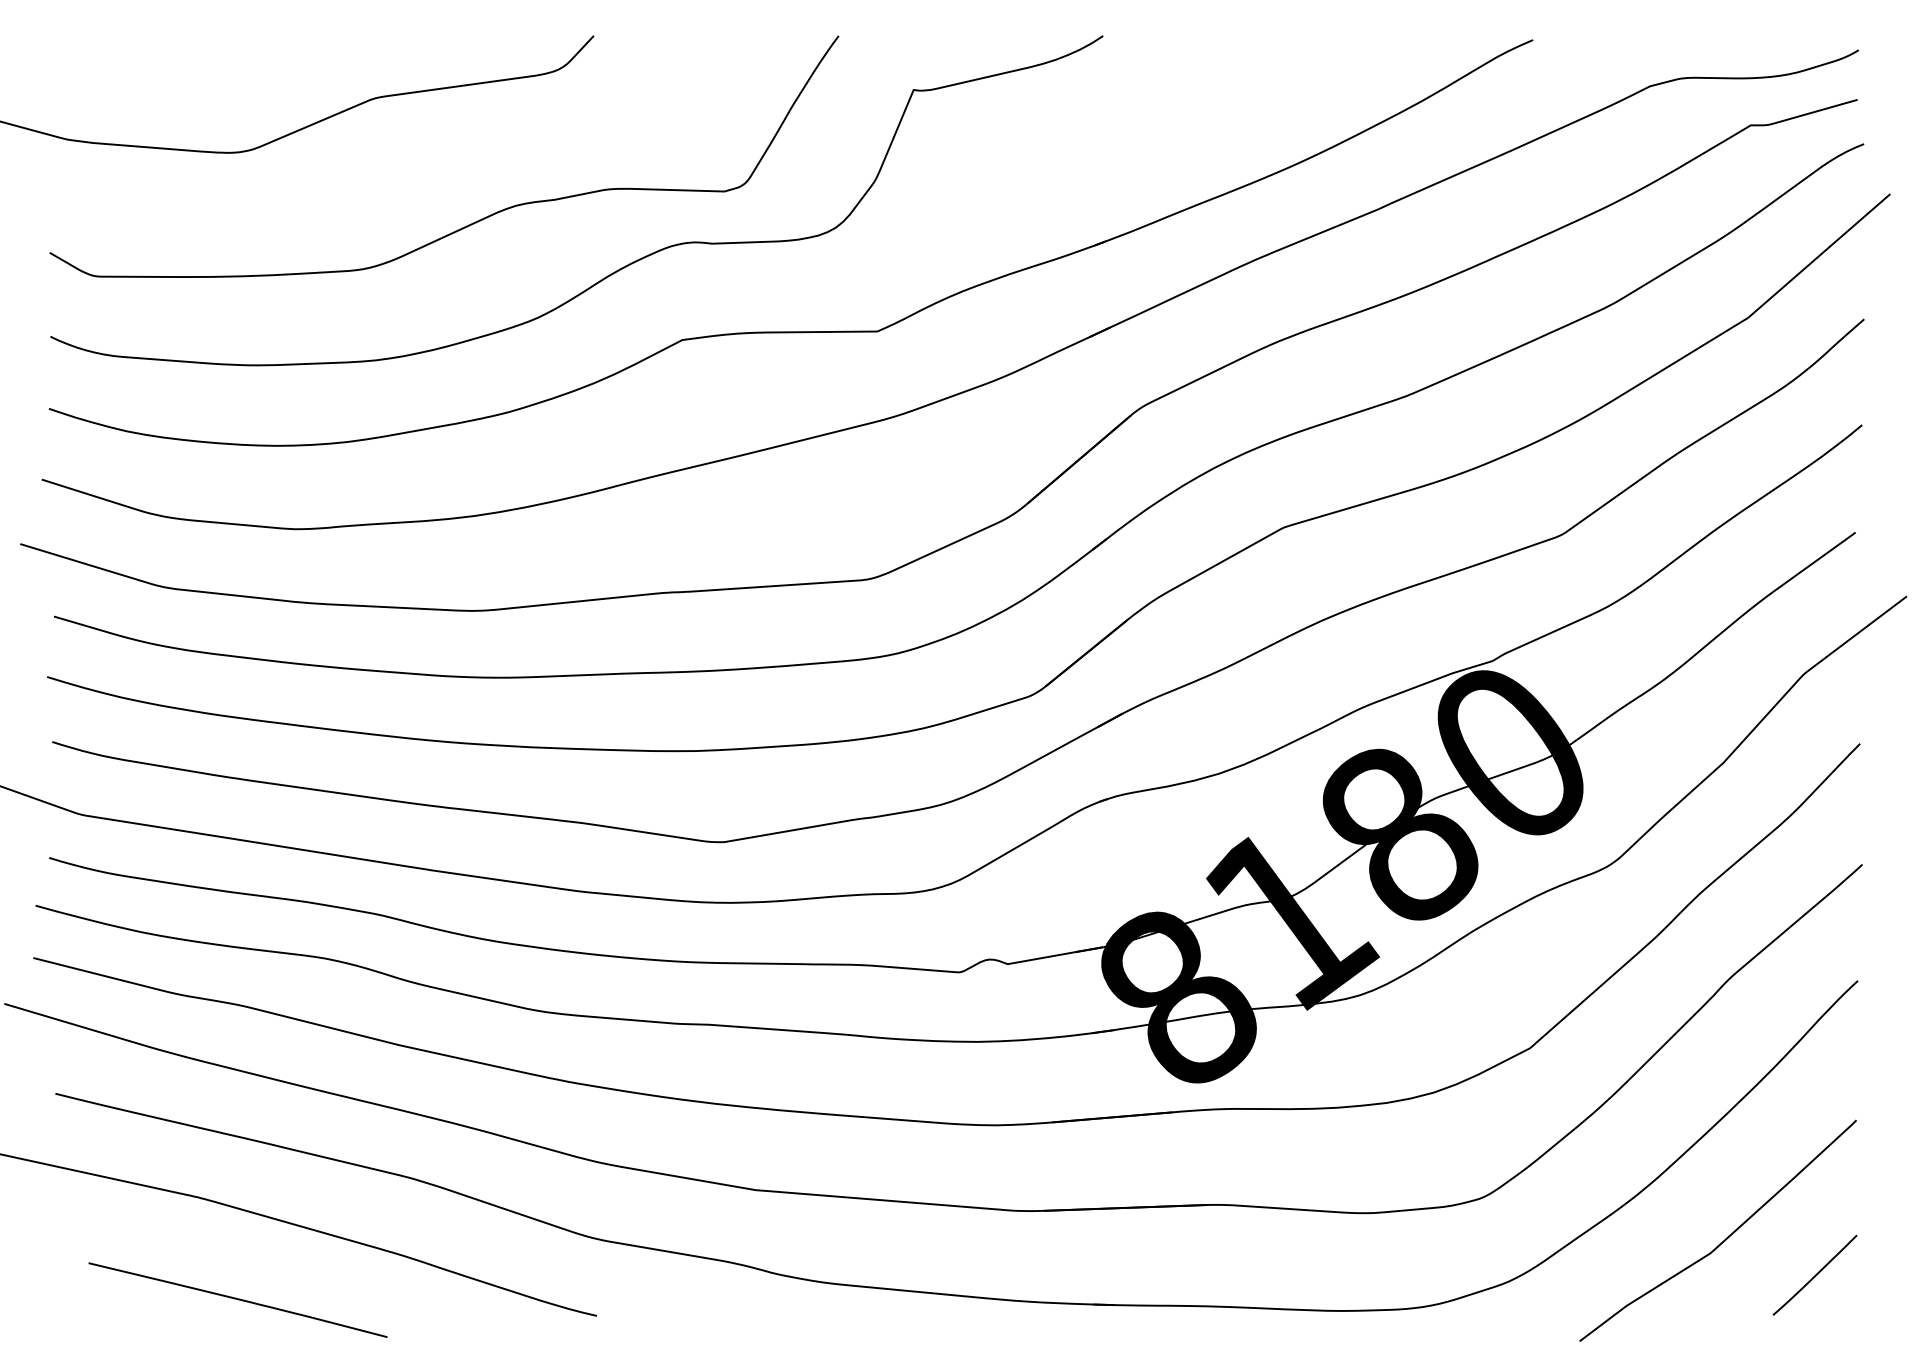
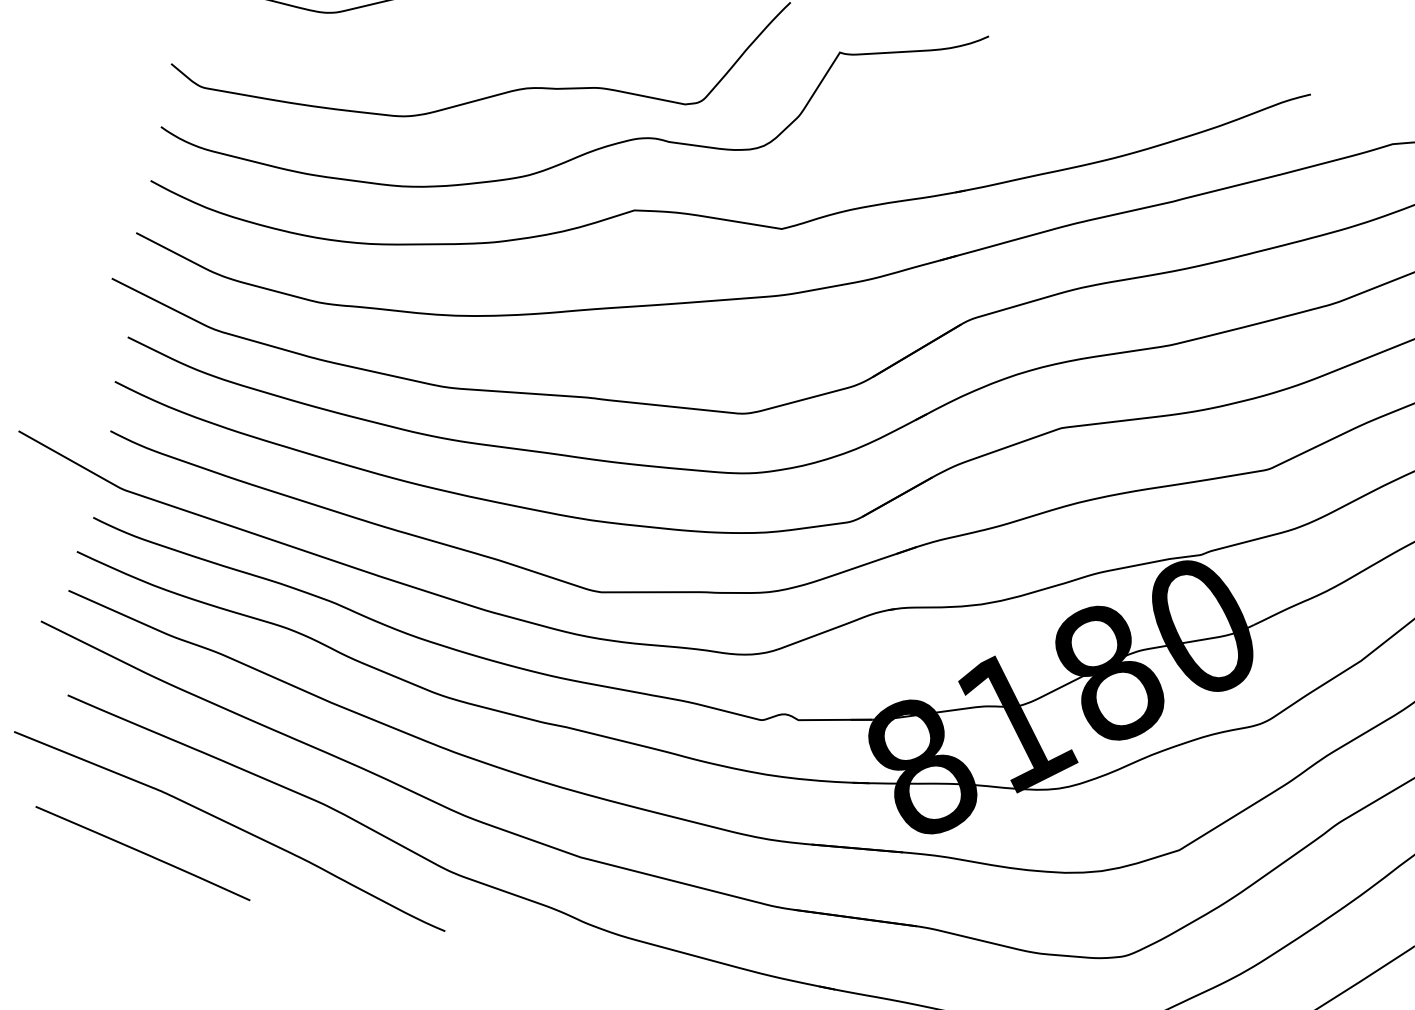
curve: (237, 1299) -> (142, 853), moved

